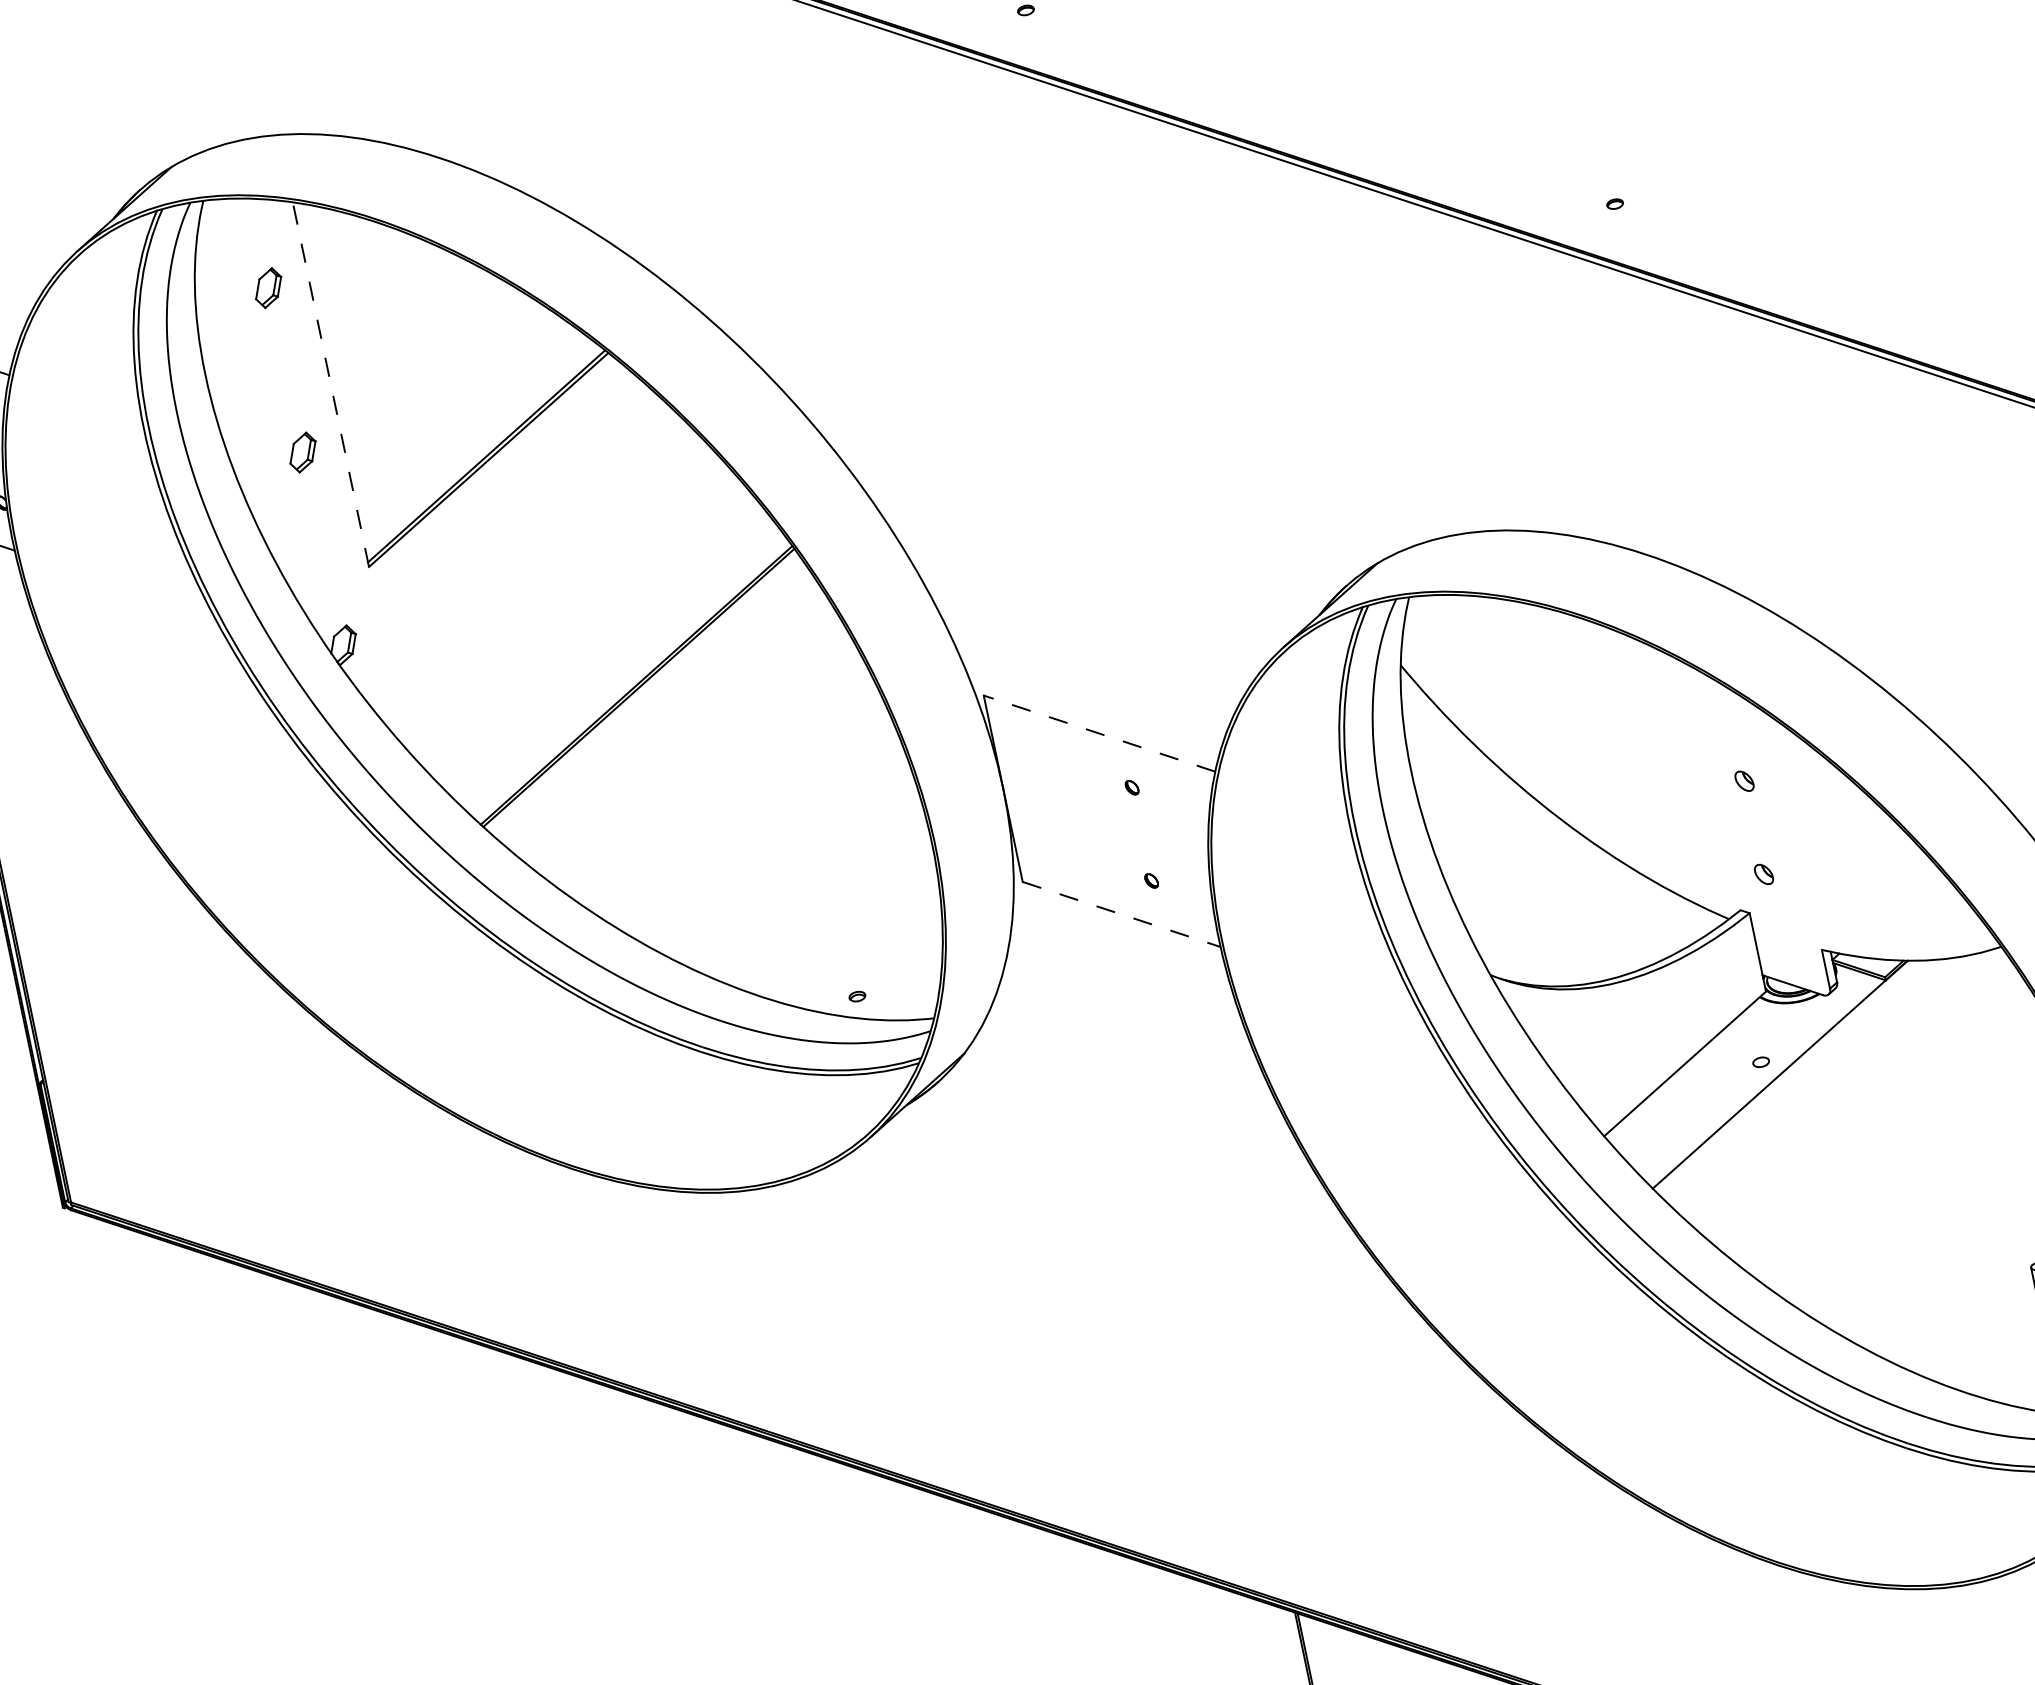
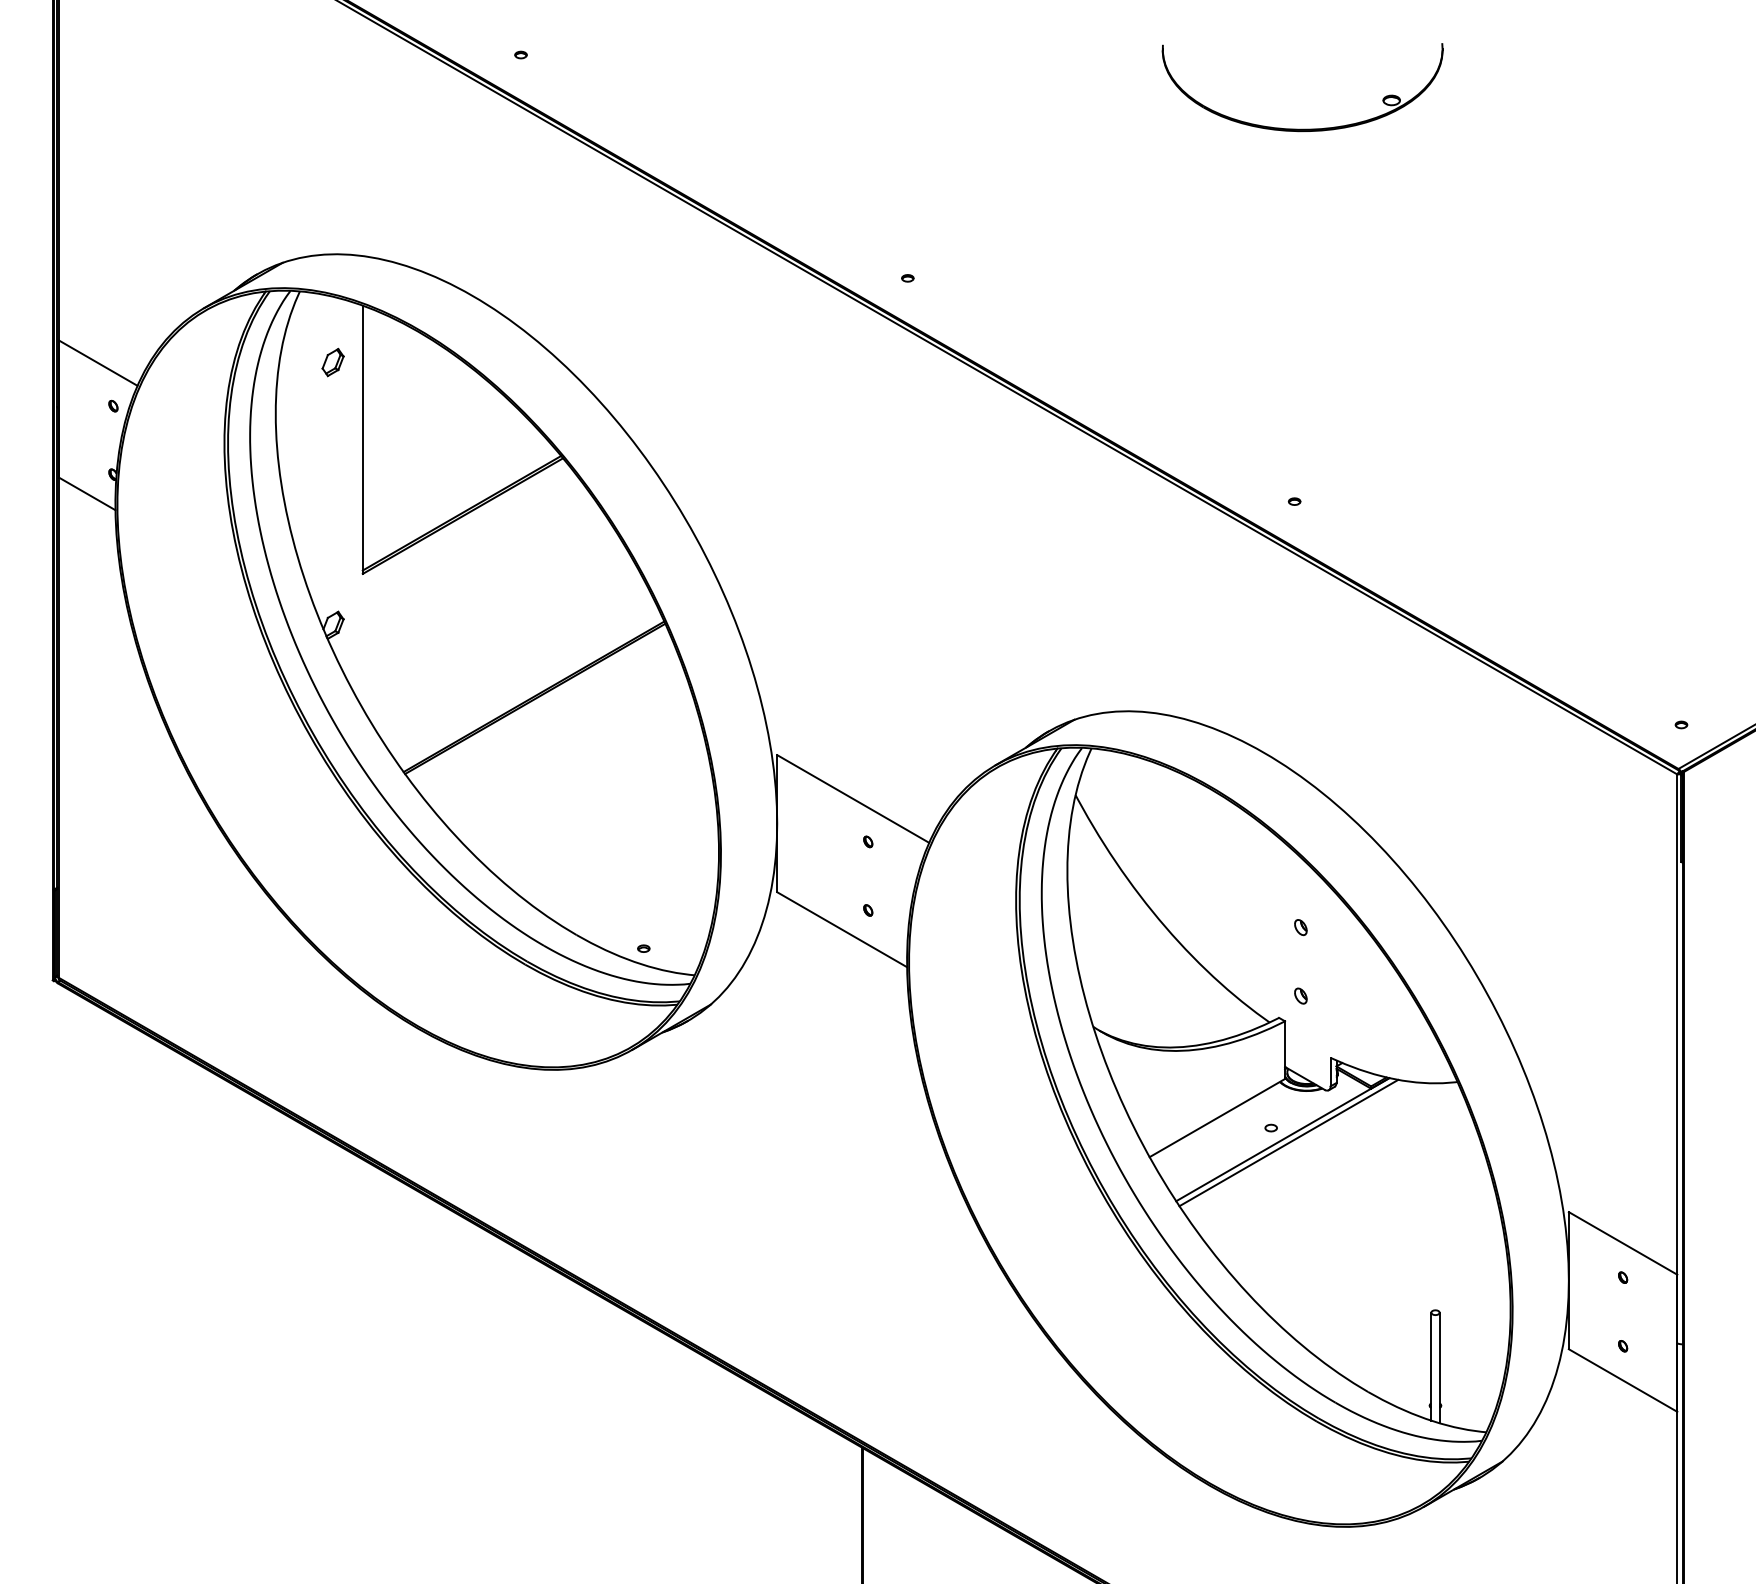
line: (330, 384) -> (362, 439), dashed -> solid
part: (302, 452) -> (332, 483), removed
line: (1099, 732) -> (853, 798), dashed -> solid
line: (1122, 914) -> (842, 929), dashed -> solid
line: (1788, 1076) -> (1288, 1142), added

